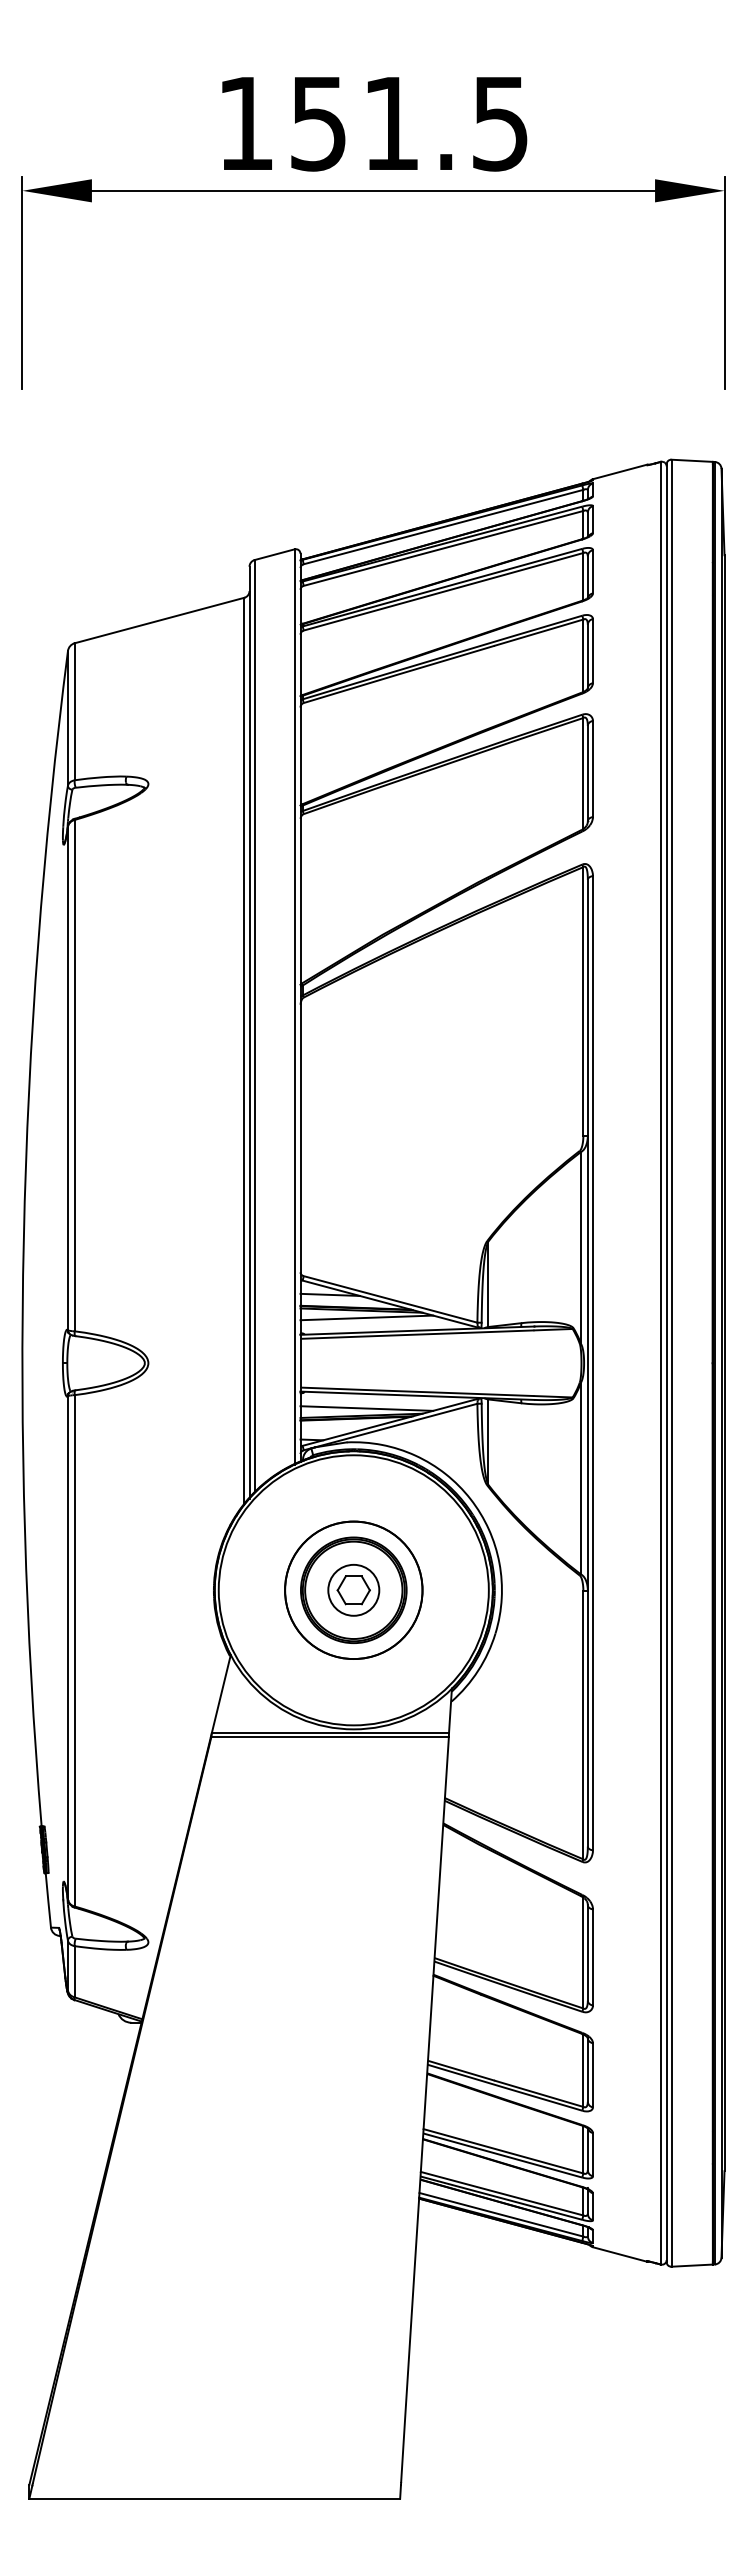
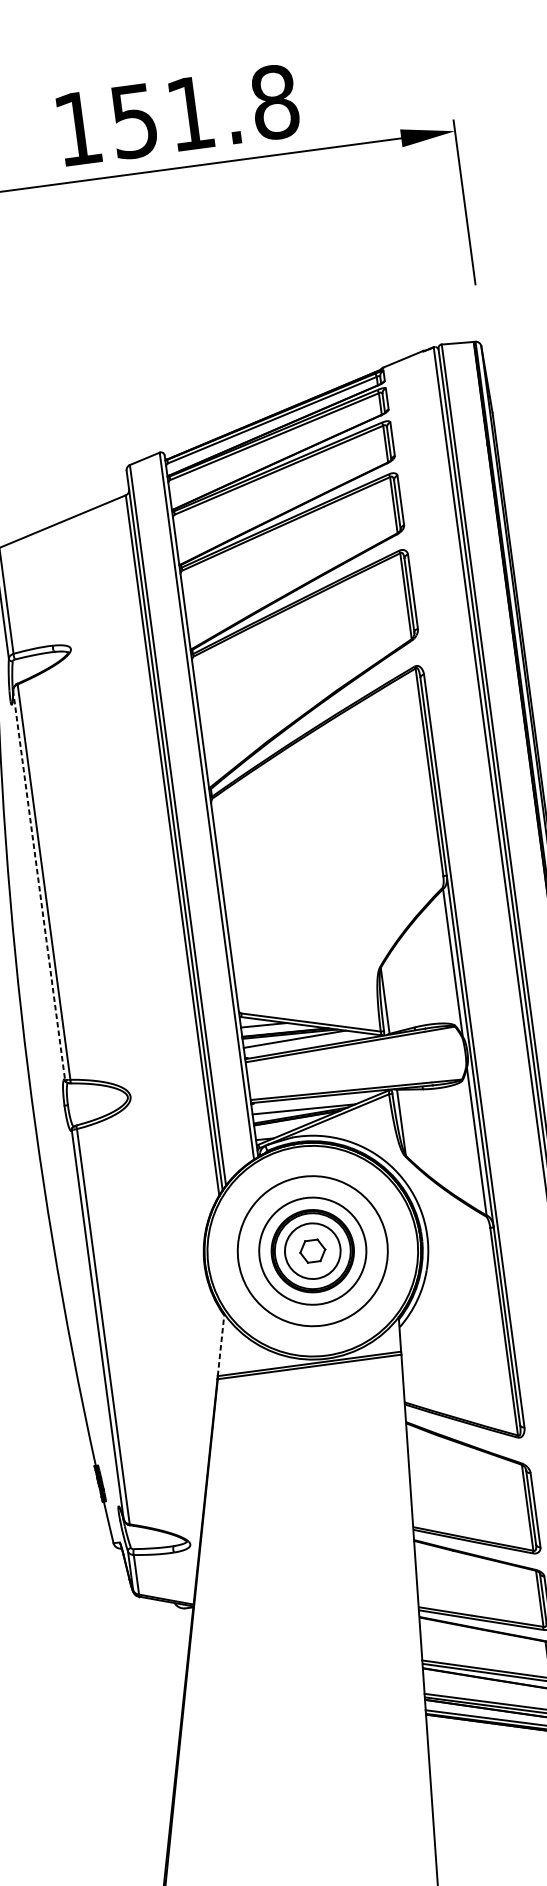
text: (500, 123) -> (274, 102), 151.5 -> 151.8
line: (67, 1078) -> (38, 885), solid -> dashed
circle: (353, 1589) -> (312, 1250), size x1.4
circle: (353, 1590) -> (312, 1251), size x1.4
line: (221, 1693) -> (221, 1344), solid -> dashed

